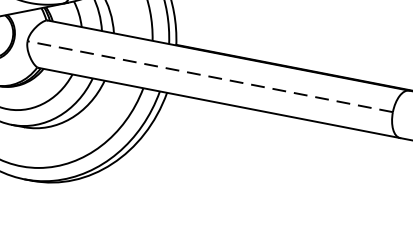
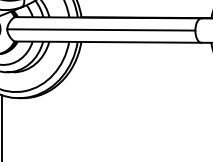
line: (208, 75) -> (100, 29), dashed -> solid

